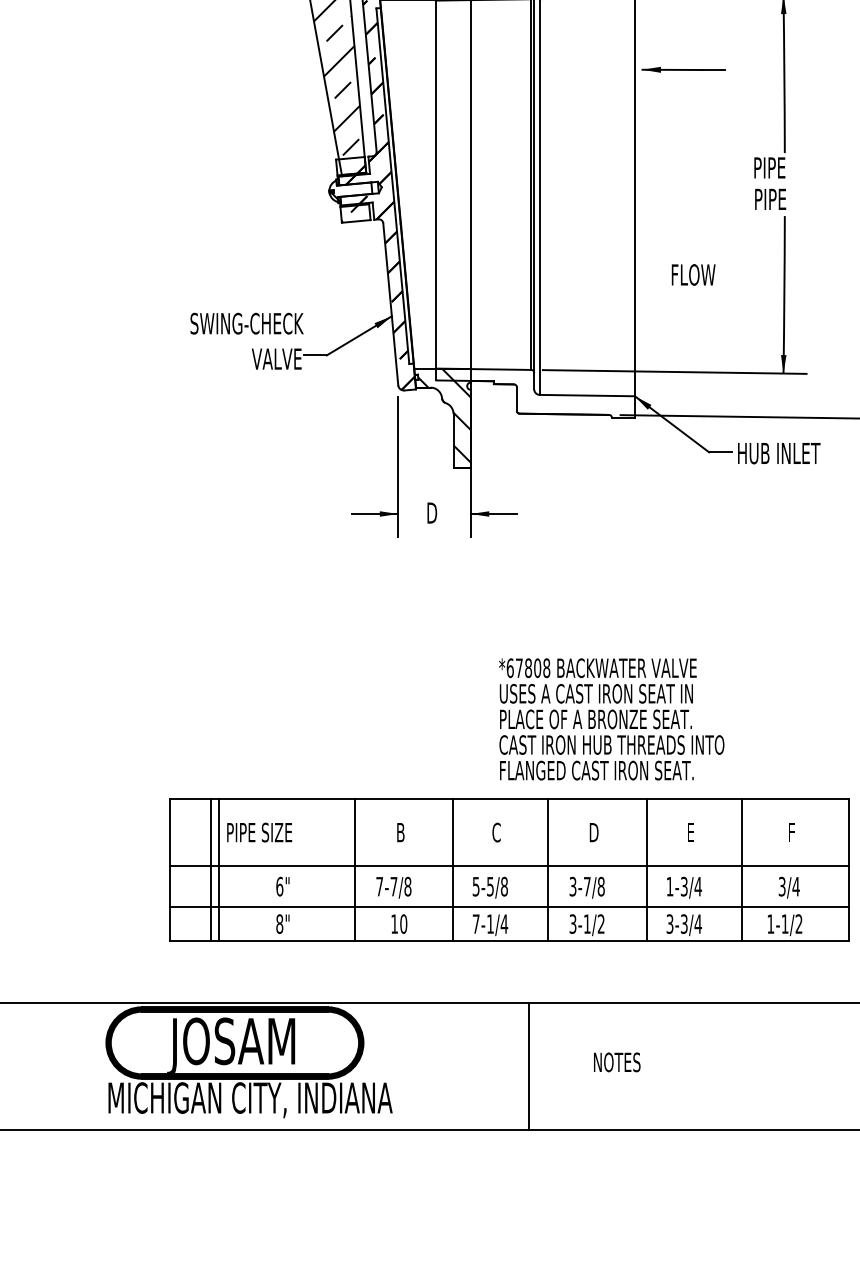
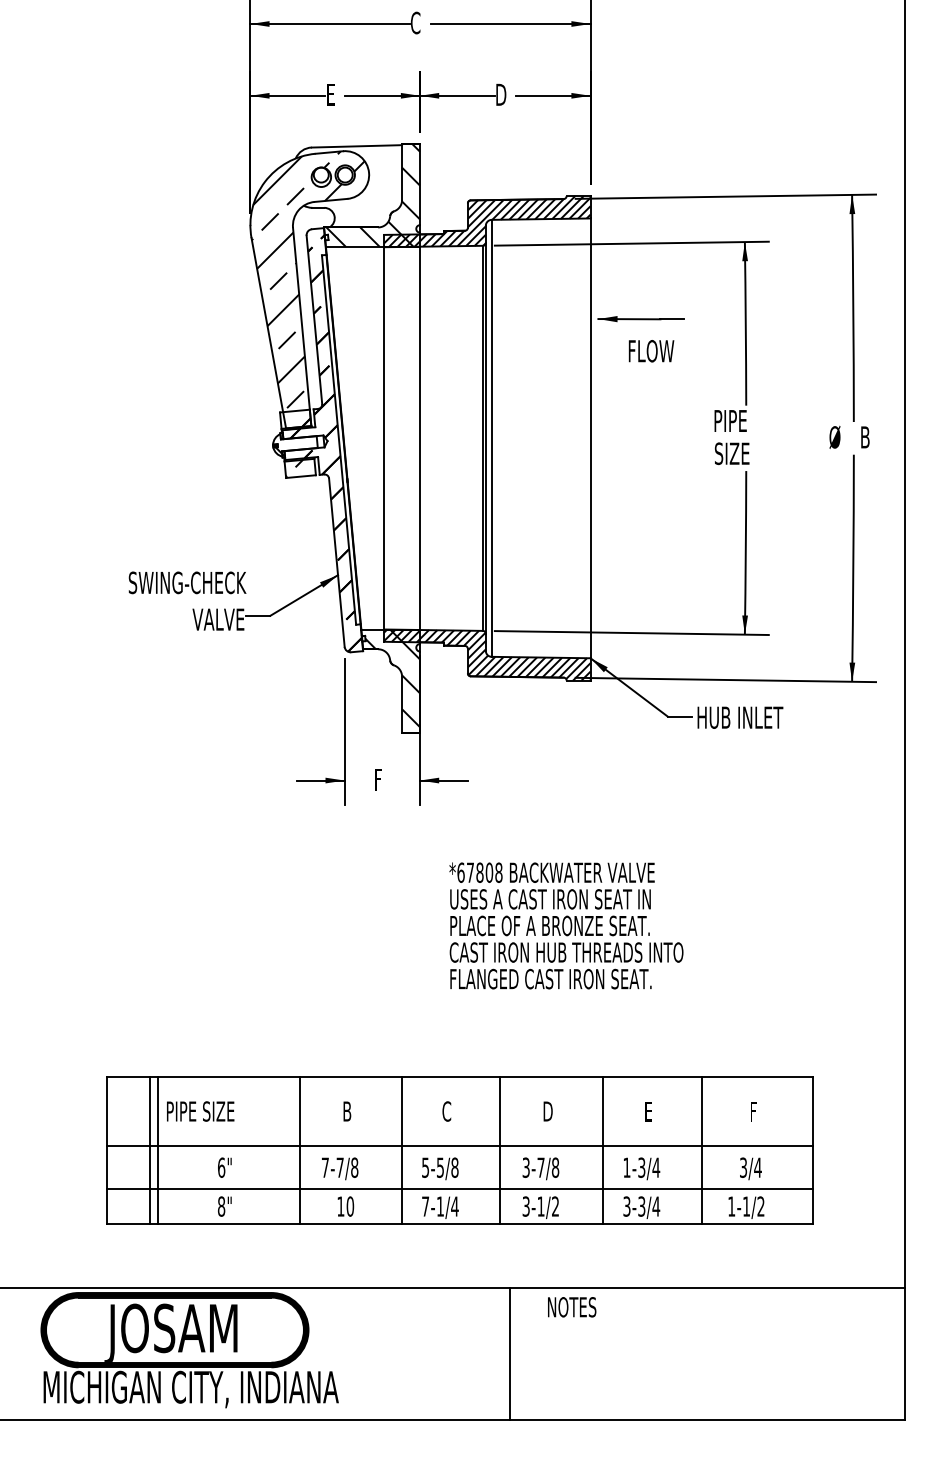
text: (770, 199) -> (731, 453), PIPE -> SIZE
text: (693, 275) -> (651, 351), moved
hatch: (535, 392) -> (487, 654), added
text: (431, 512) -> (379, 779), D -> F
text: (611, 718) -> (566, 925), moved
text: (617, 1062) -> (572, 1307), moved
line: (529, 1066) -> (510, 1354), moved

